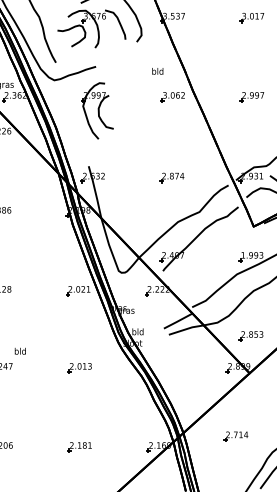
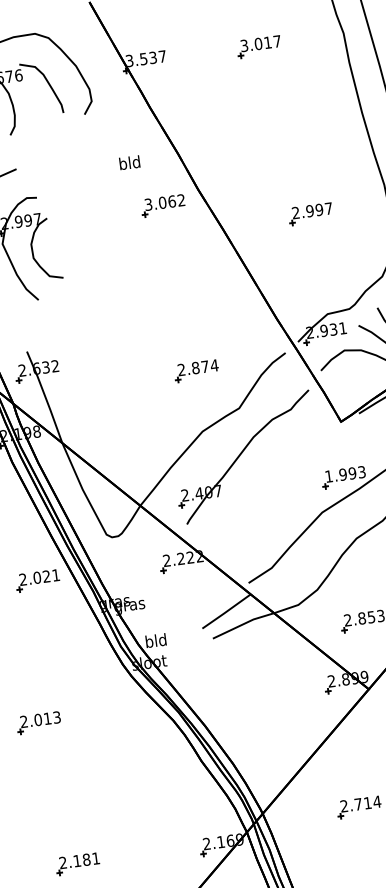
part: (251, 18) -> (258, 48), moved
part: (251, 97) -> (309, 215), moved
part: (171, 177) -> (195, 370), moved
part: (79, 368) -> (38, 723), moved

